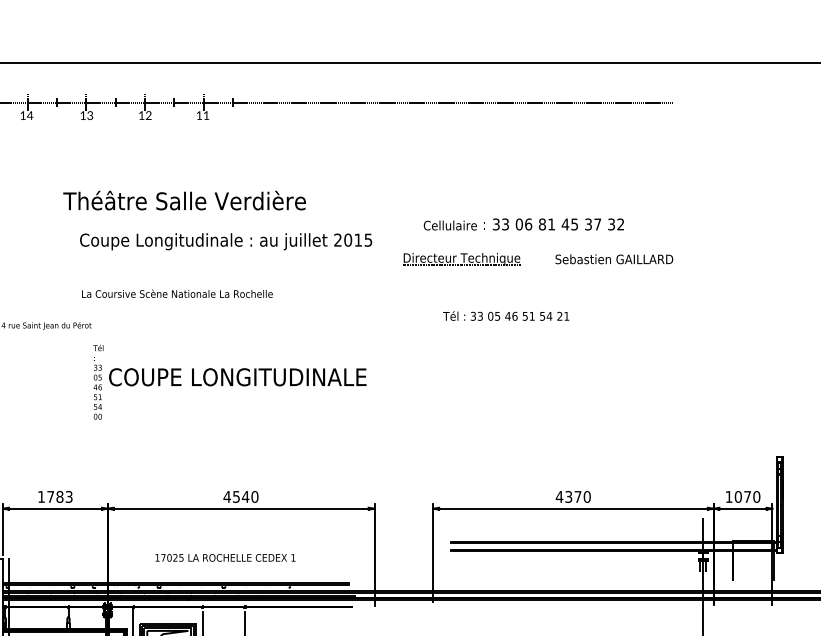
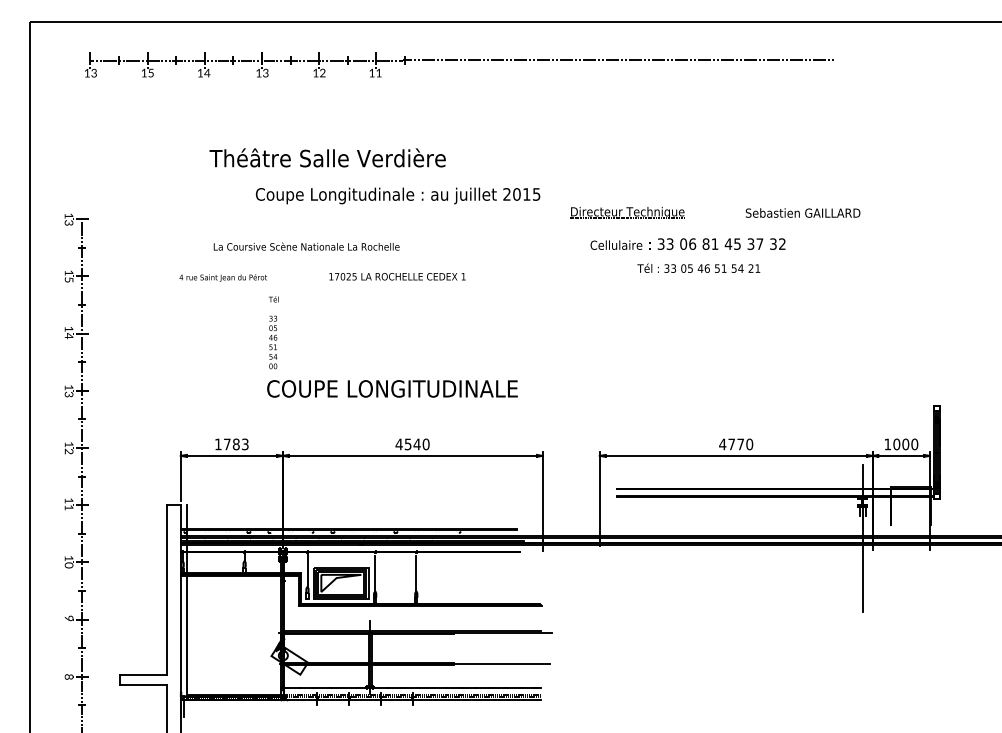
text: (184, 200) -> (327, 157), moved
text: (523, 223) -> (687, 243), moved
text: (613, 258) -> (802, 212), moved
text: (177, 293) -> (306, 246), moved
text: (505, 315) -> (698, 267), moved
text: (237, 376) -> (392, 388), moved
text: (568, 497) -> (731, 444), 4370 -> 4770
text: (747, 497) -> (905, 444), 1070 -> 1000
text: (225, 557) -> (397, 276), moved

